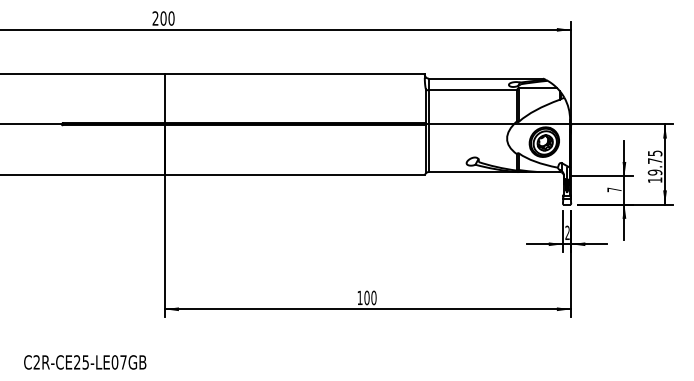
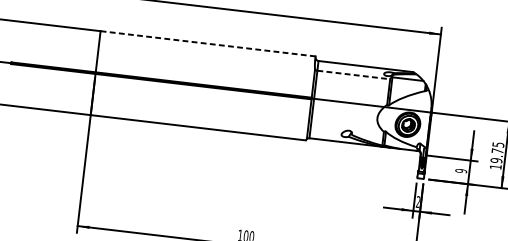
line: (294, 73) -> (207, 43), solid -> dashed
line: (472, 90) -> (353, 75), solid -> dashed
text: (614, 189) -> (461, 170), 7 -> 9

